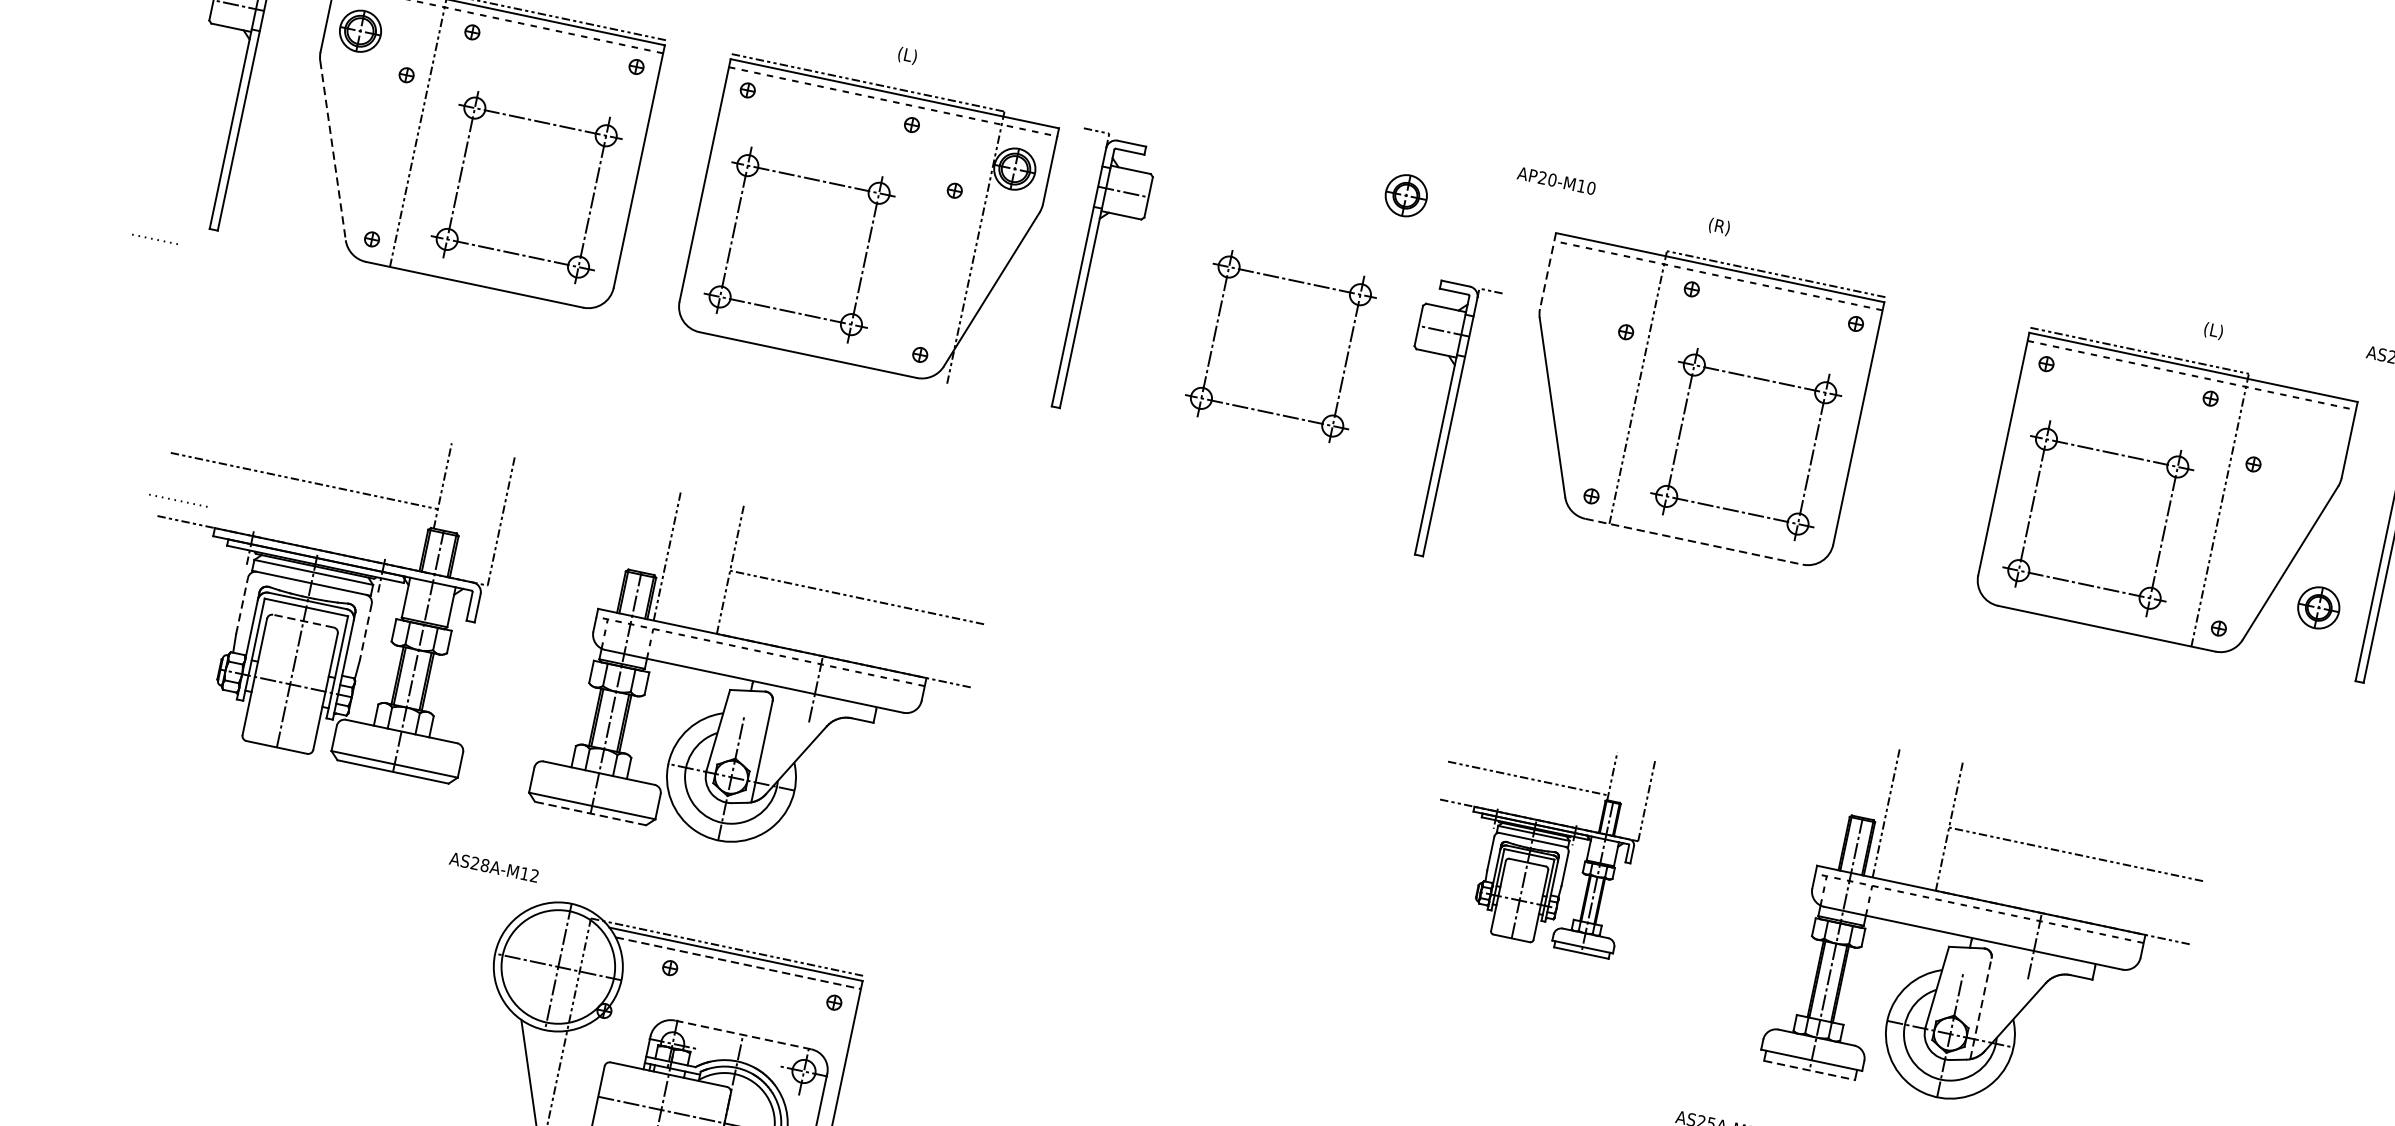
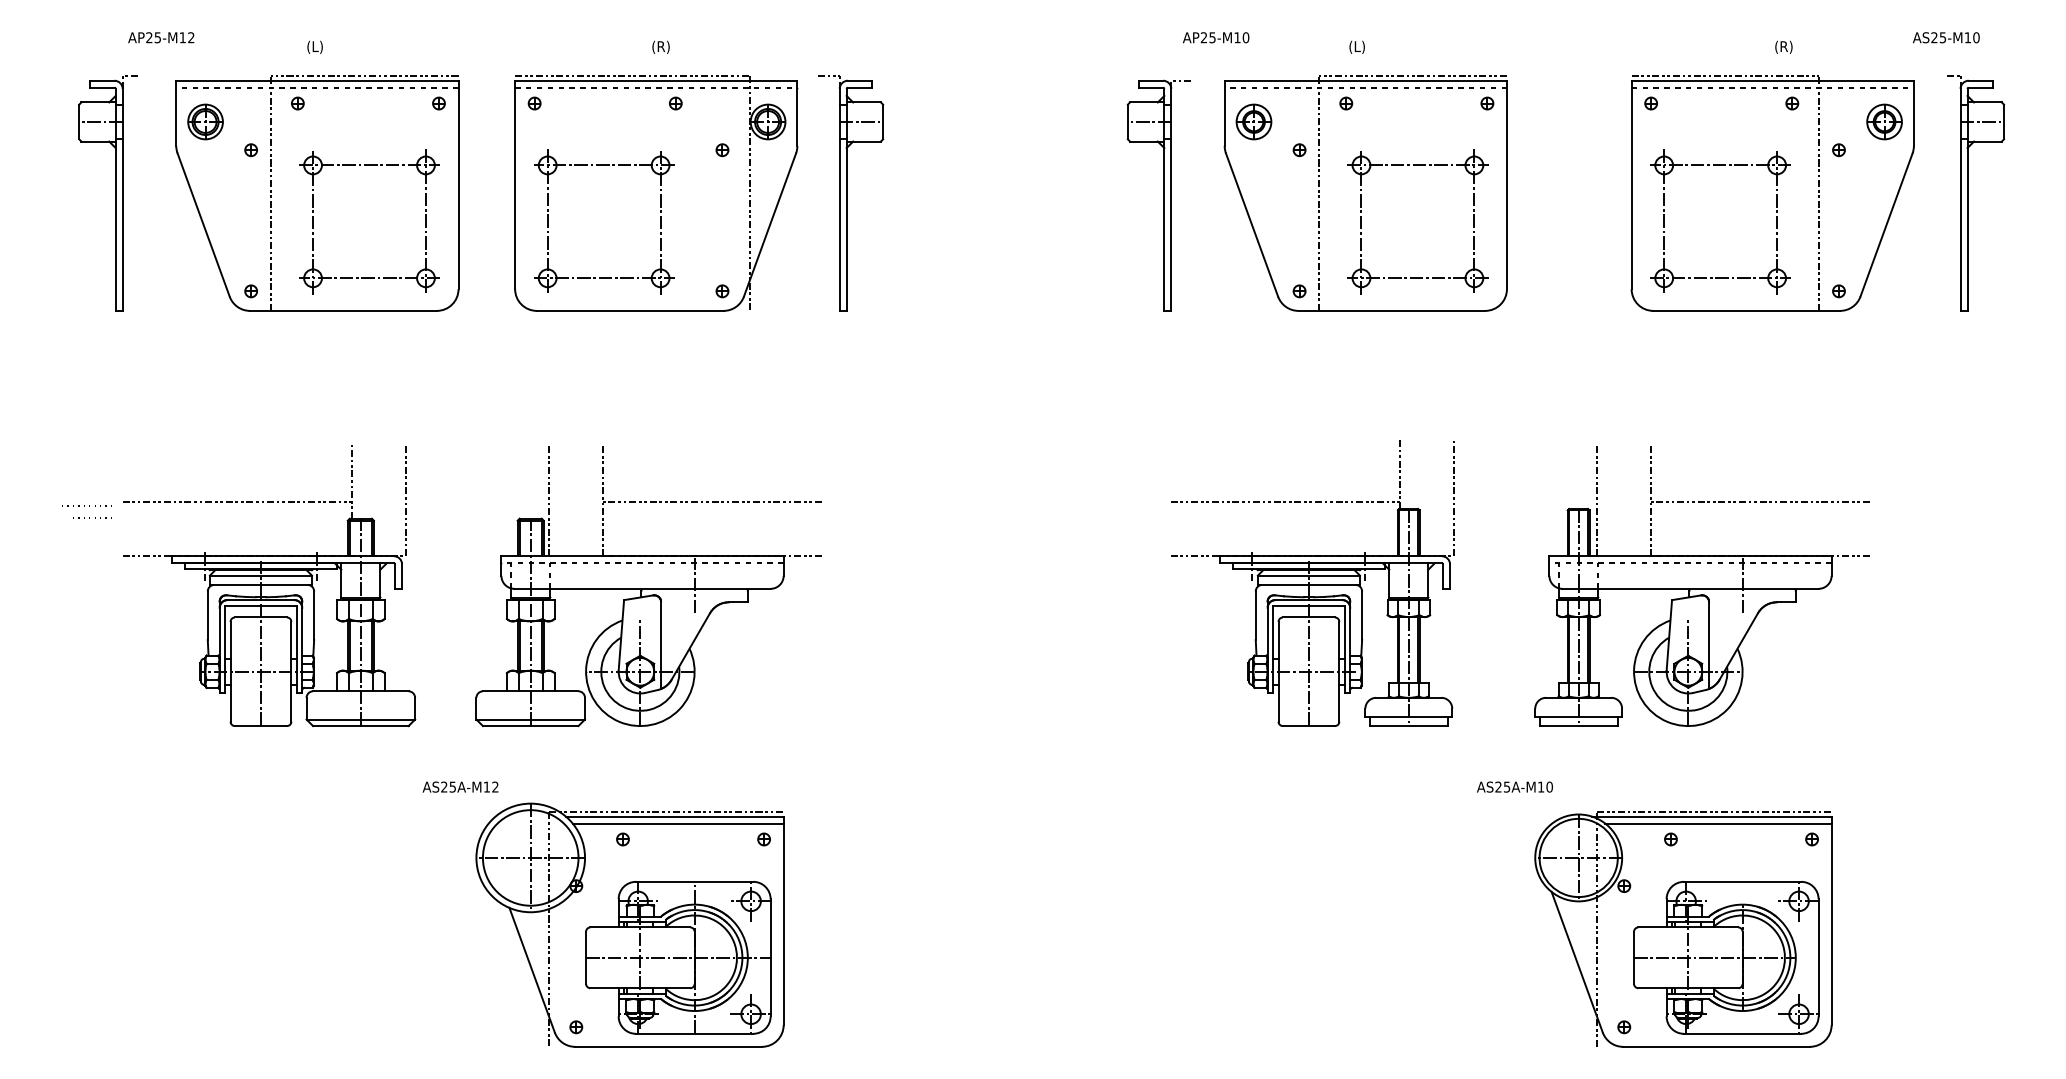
text: (912, 55) -> (664, 46), (L) -> (R)
line: (332, 151) -> (203, 225), dashed -> solid
text: (1552, 179) -> (1212, 37), AP20-M10 -> AP25-M10
part: (1405, 195) -> (1253, 121), moved
text: (1723, 226) -> (1361, 46), (R) -> (L)
line: (151, 238) -> (89, 517), moved
line: (1547, 271) -> (1224, 113), dashed -> solid
part: (1294, 280) -> (1017, 165), removed
text: (2219, 331) -> (1787, 46), (L) -> (R)
part: (1436, 418) -> (1158, 195), moved
line: (175, 499) -> (84, 505), moved
line: (1694, 541) -> (1392, 310), dashed -> solid
line: (241, 605) -> (207, 615), dashed -> solid
part: (2318, 607) -> (1884, 121), moved
line: (302, 621) -> (260, 617), dashed -> solid
line: (366, 633) -> (314, 616), dashed -> solid
line: (590, 814) -> (530, 726), dashed -> solid
part: (1534, 839) -> (1312, 583), size x1.67
text: (484, 864) -> (452, 786), AS28A-M12 -> AS25A-M12
line: (738, 963) -> (678, 823), dashed -> solid
line: (1981, 1008) -> (1709, 645), dashed -> solid
line: (743, 1034) -> (694, 881), dashed -> solid
line: (1810, 1071) -> (1579, 726), dashed -> solid

